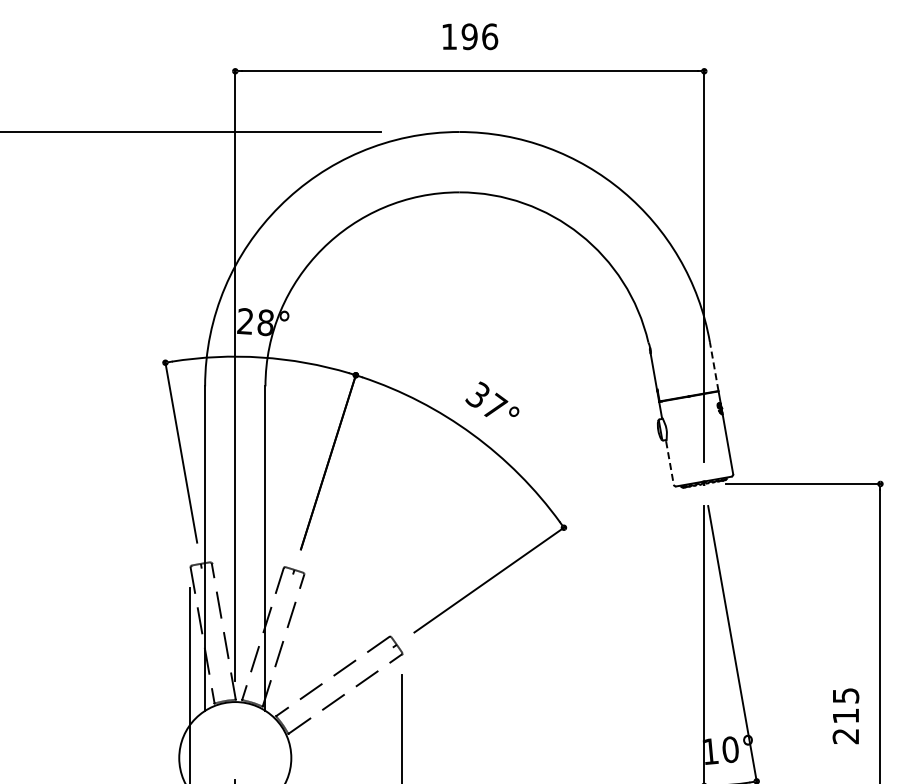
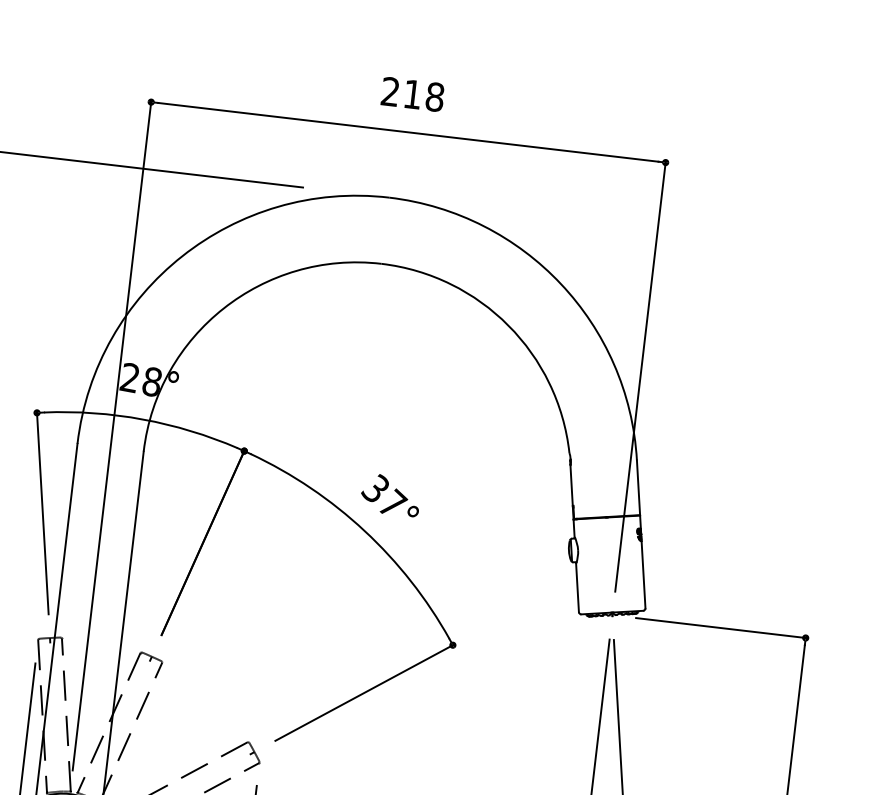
text: (469, 36) -> (412, 94), 196 -> 218
line: (714, 366) -> (638, 487), dashed -> solid
line: (669, 463) -> (576, 588), dashed -> solid

